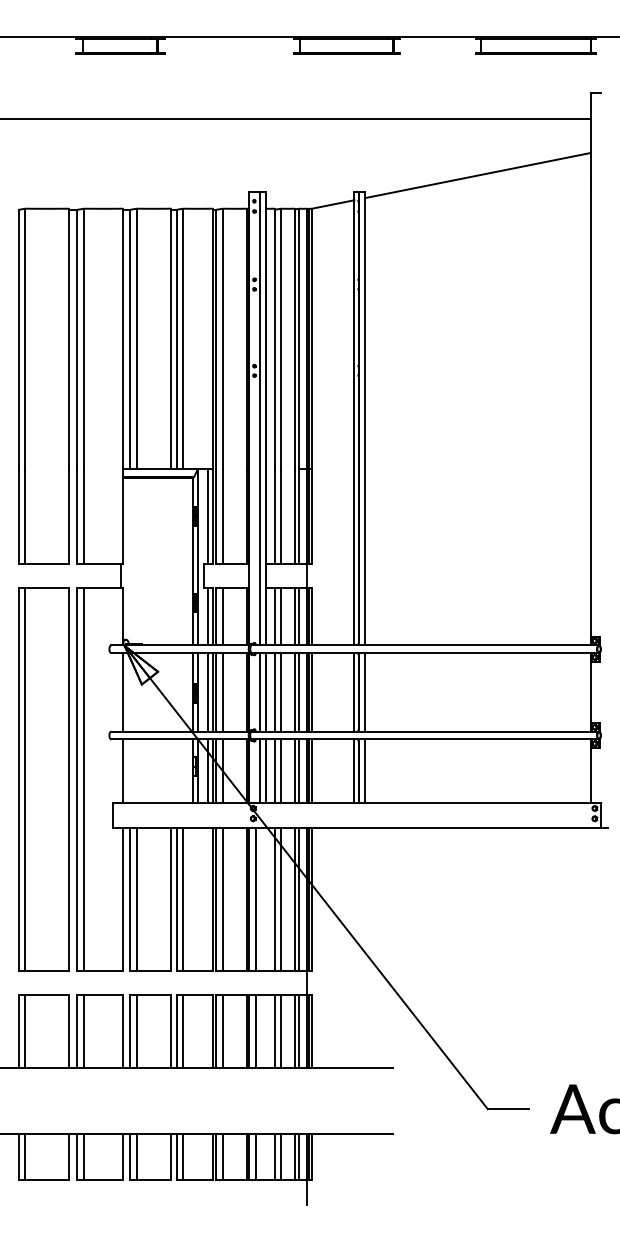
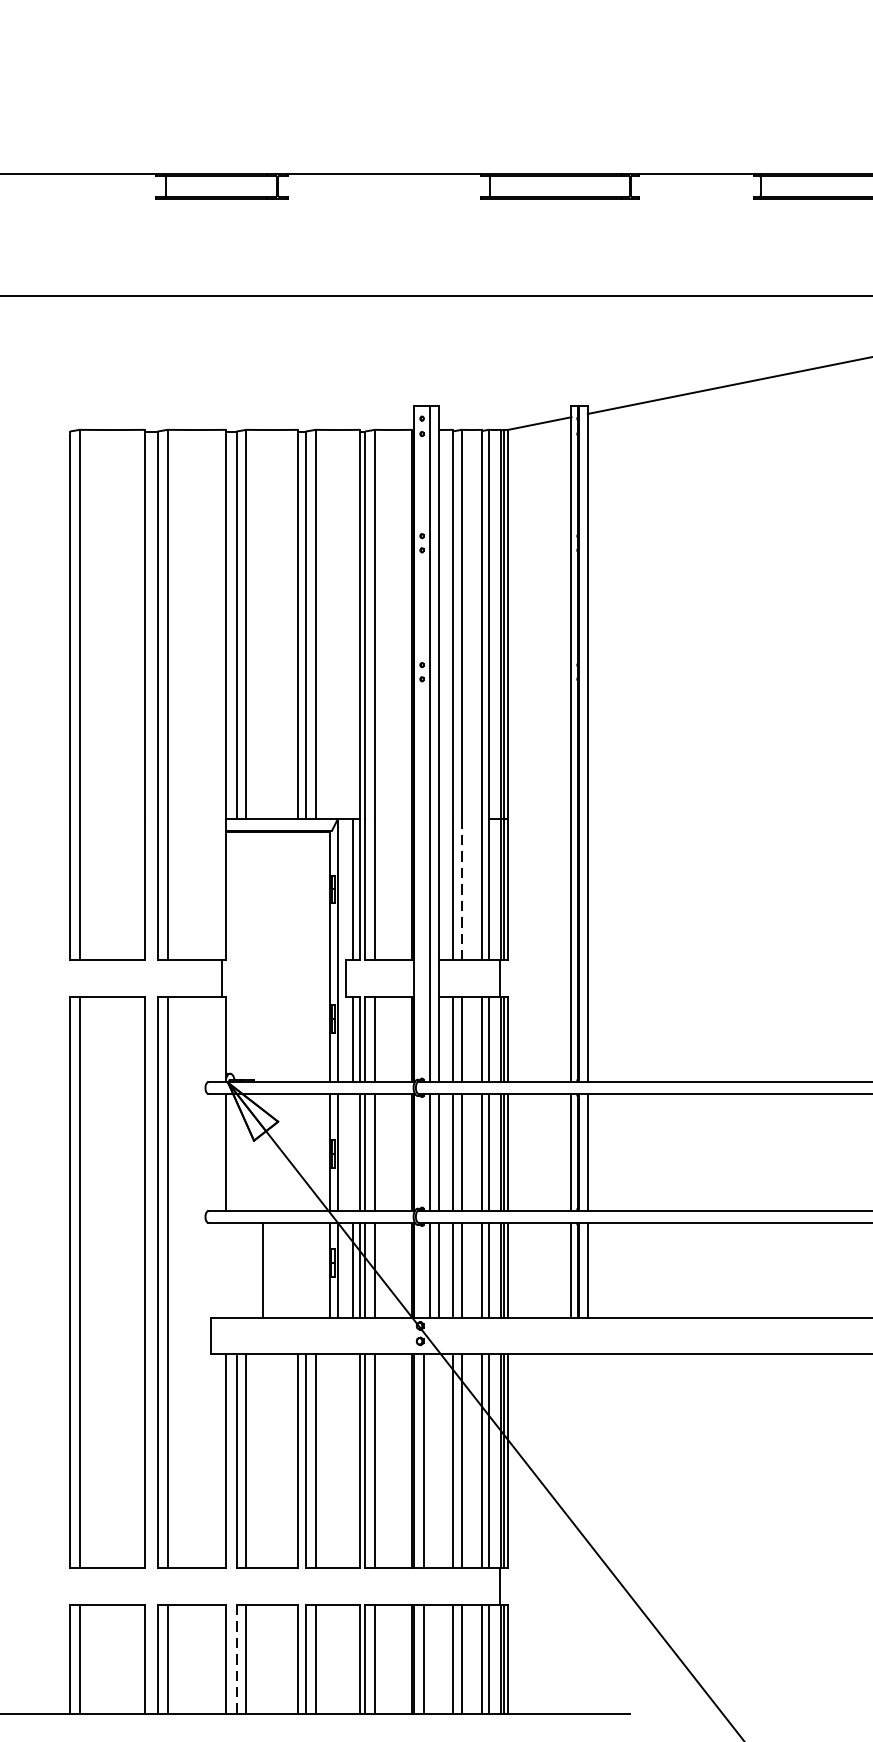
line: (280, 516) -> (461, 889), solid -> dashed
line: (208, 692) -> (353, 1152), removed
line: (123, 770) -> (263, 1269), moved
line: (130, 1031) -> (236, 1659), solid -> dashed

